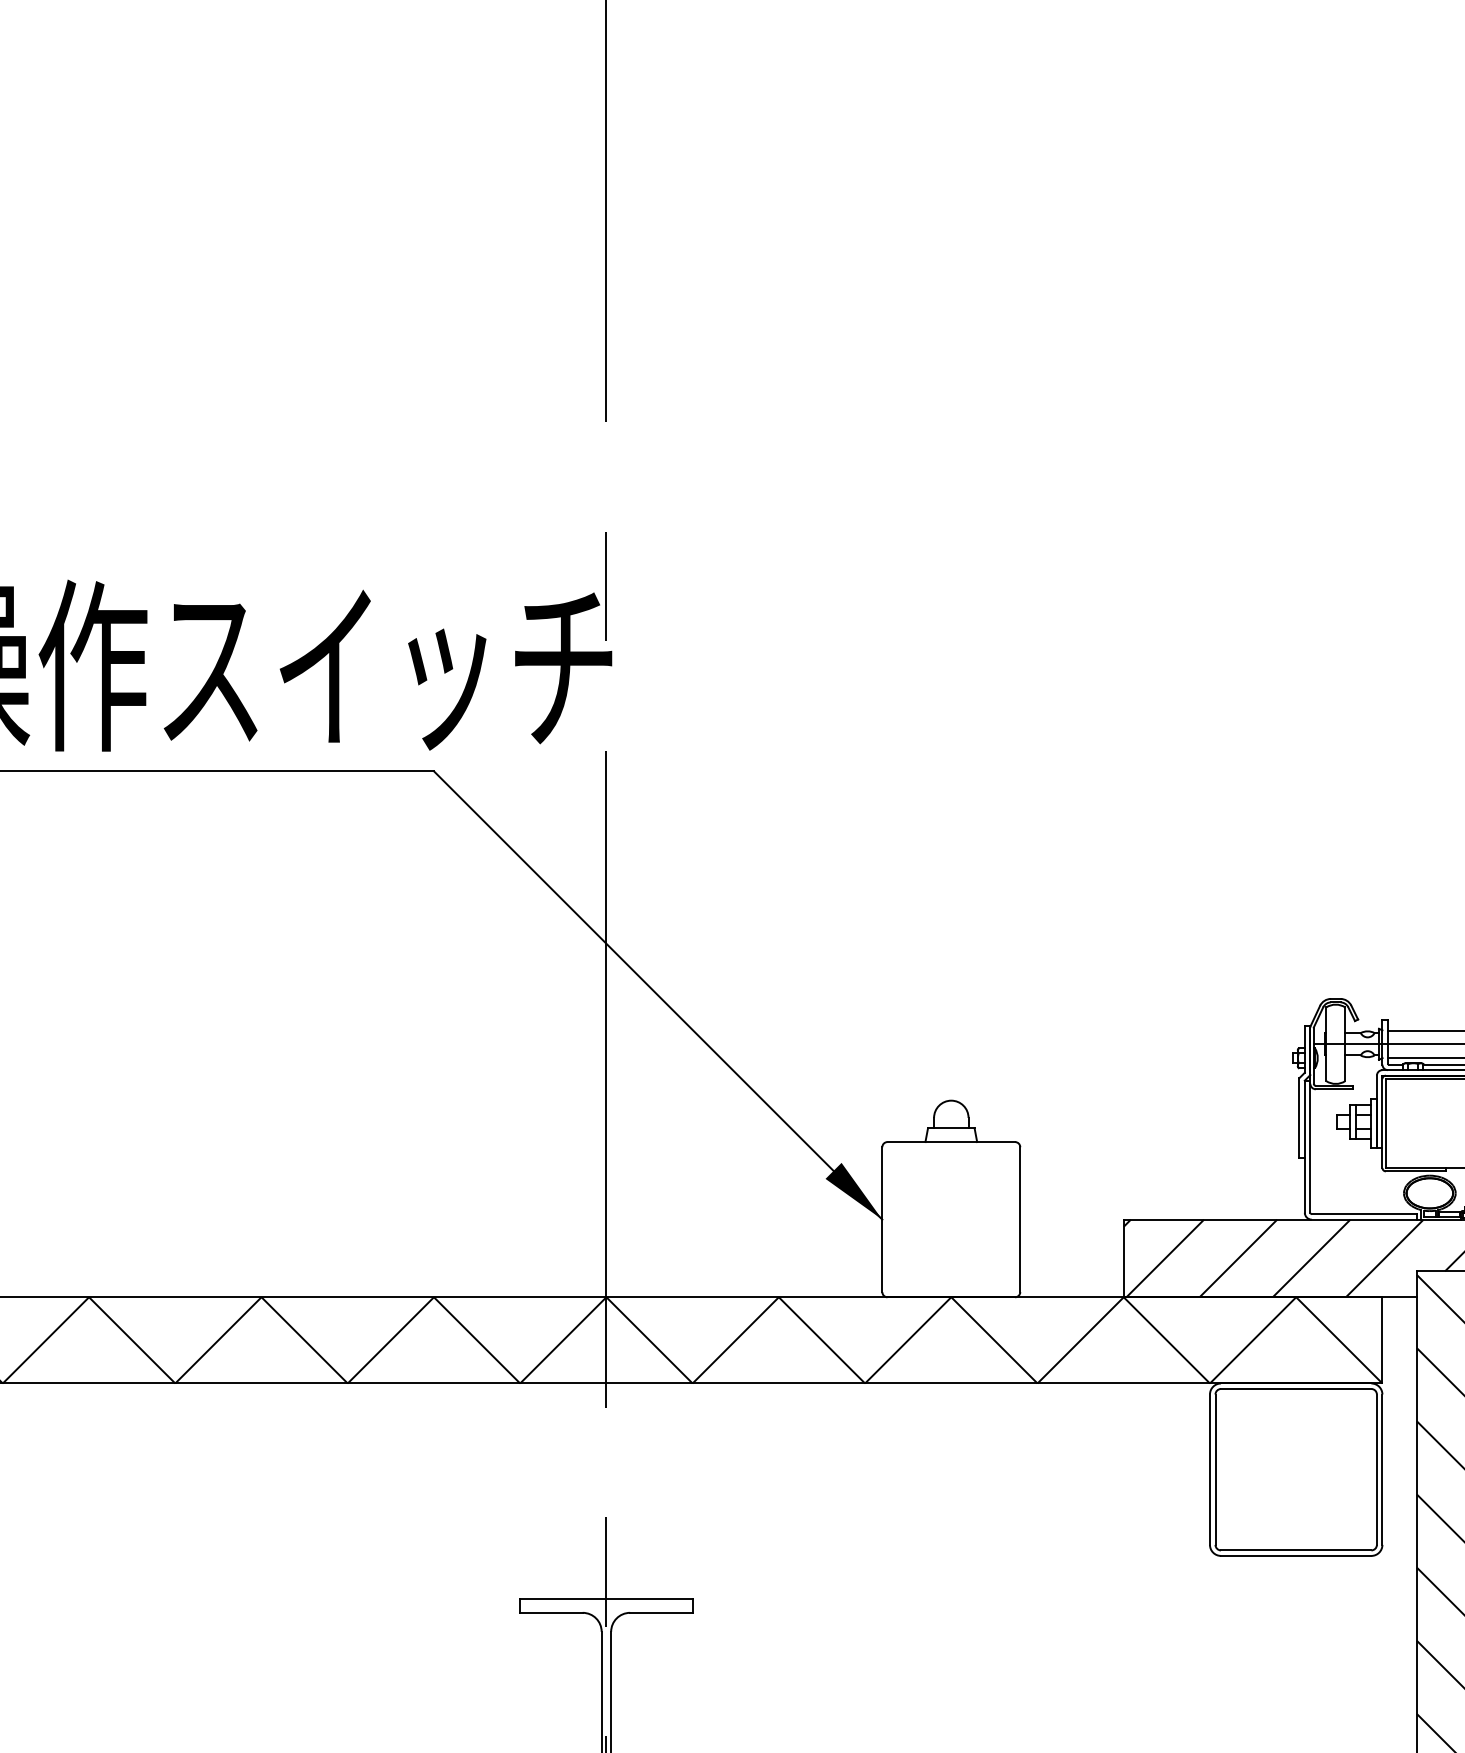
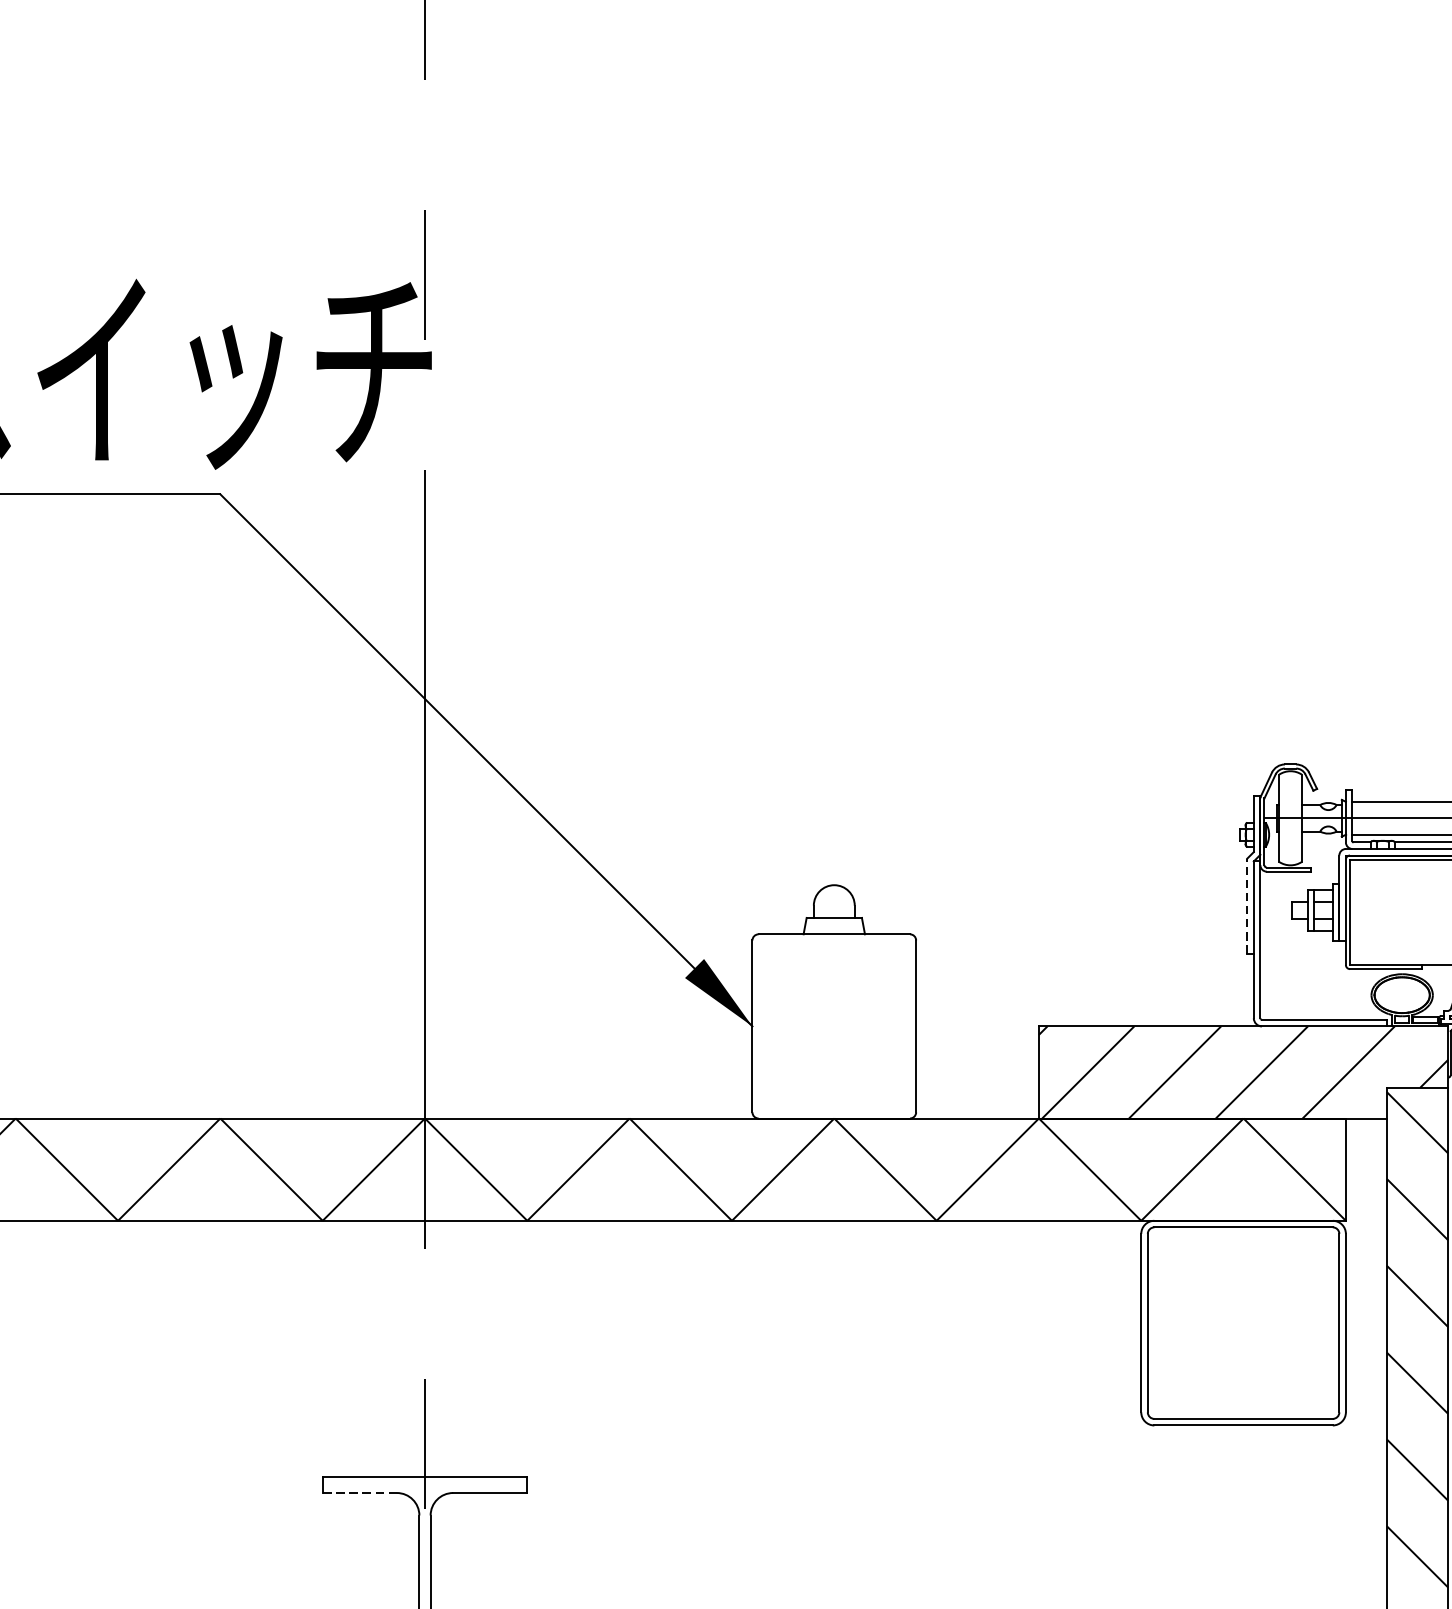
line: (1299, 1118) -> (1247, 906), solid -> dashed
line: (550, 1612) -> (358, 1492), solid -> dashed

